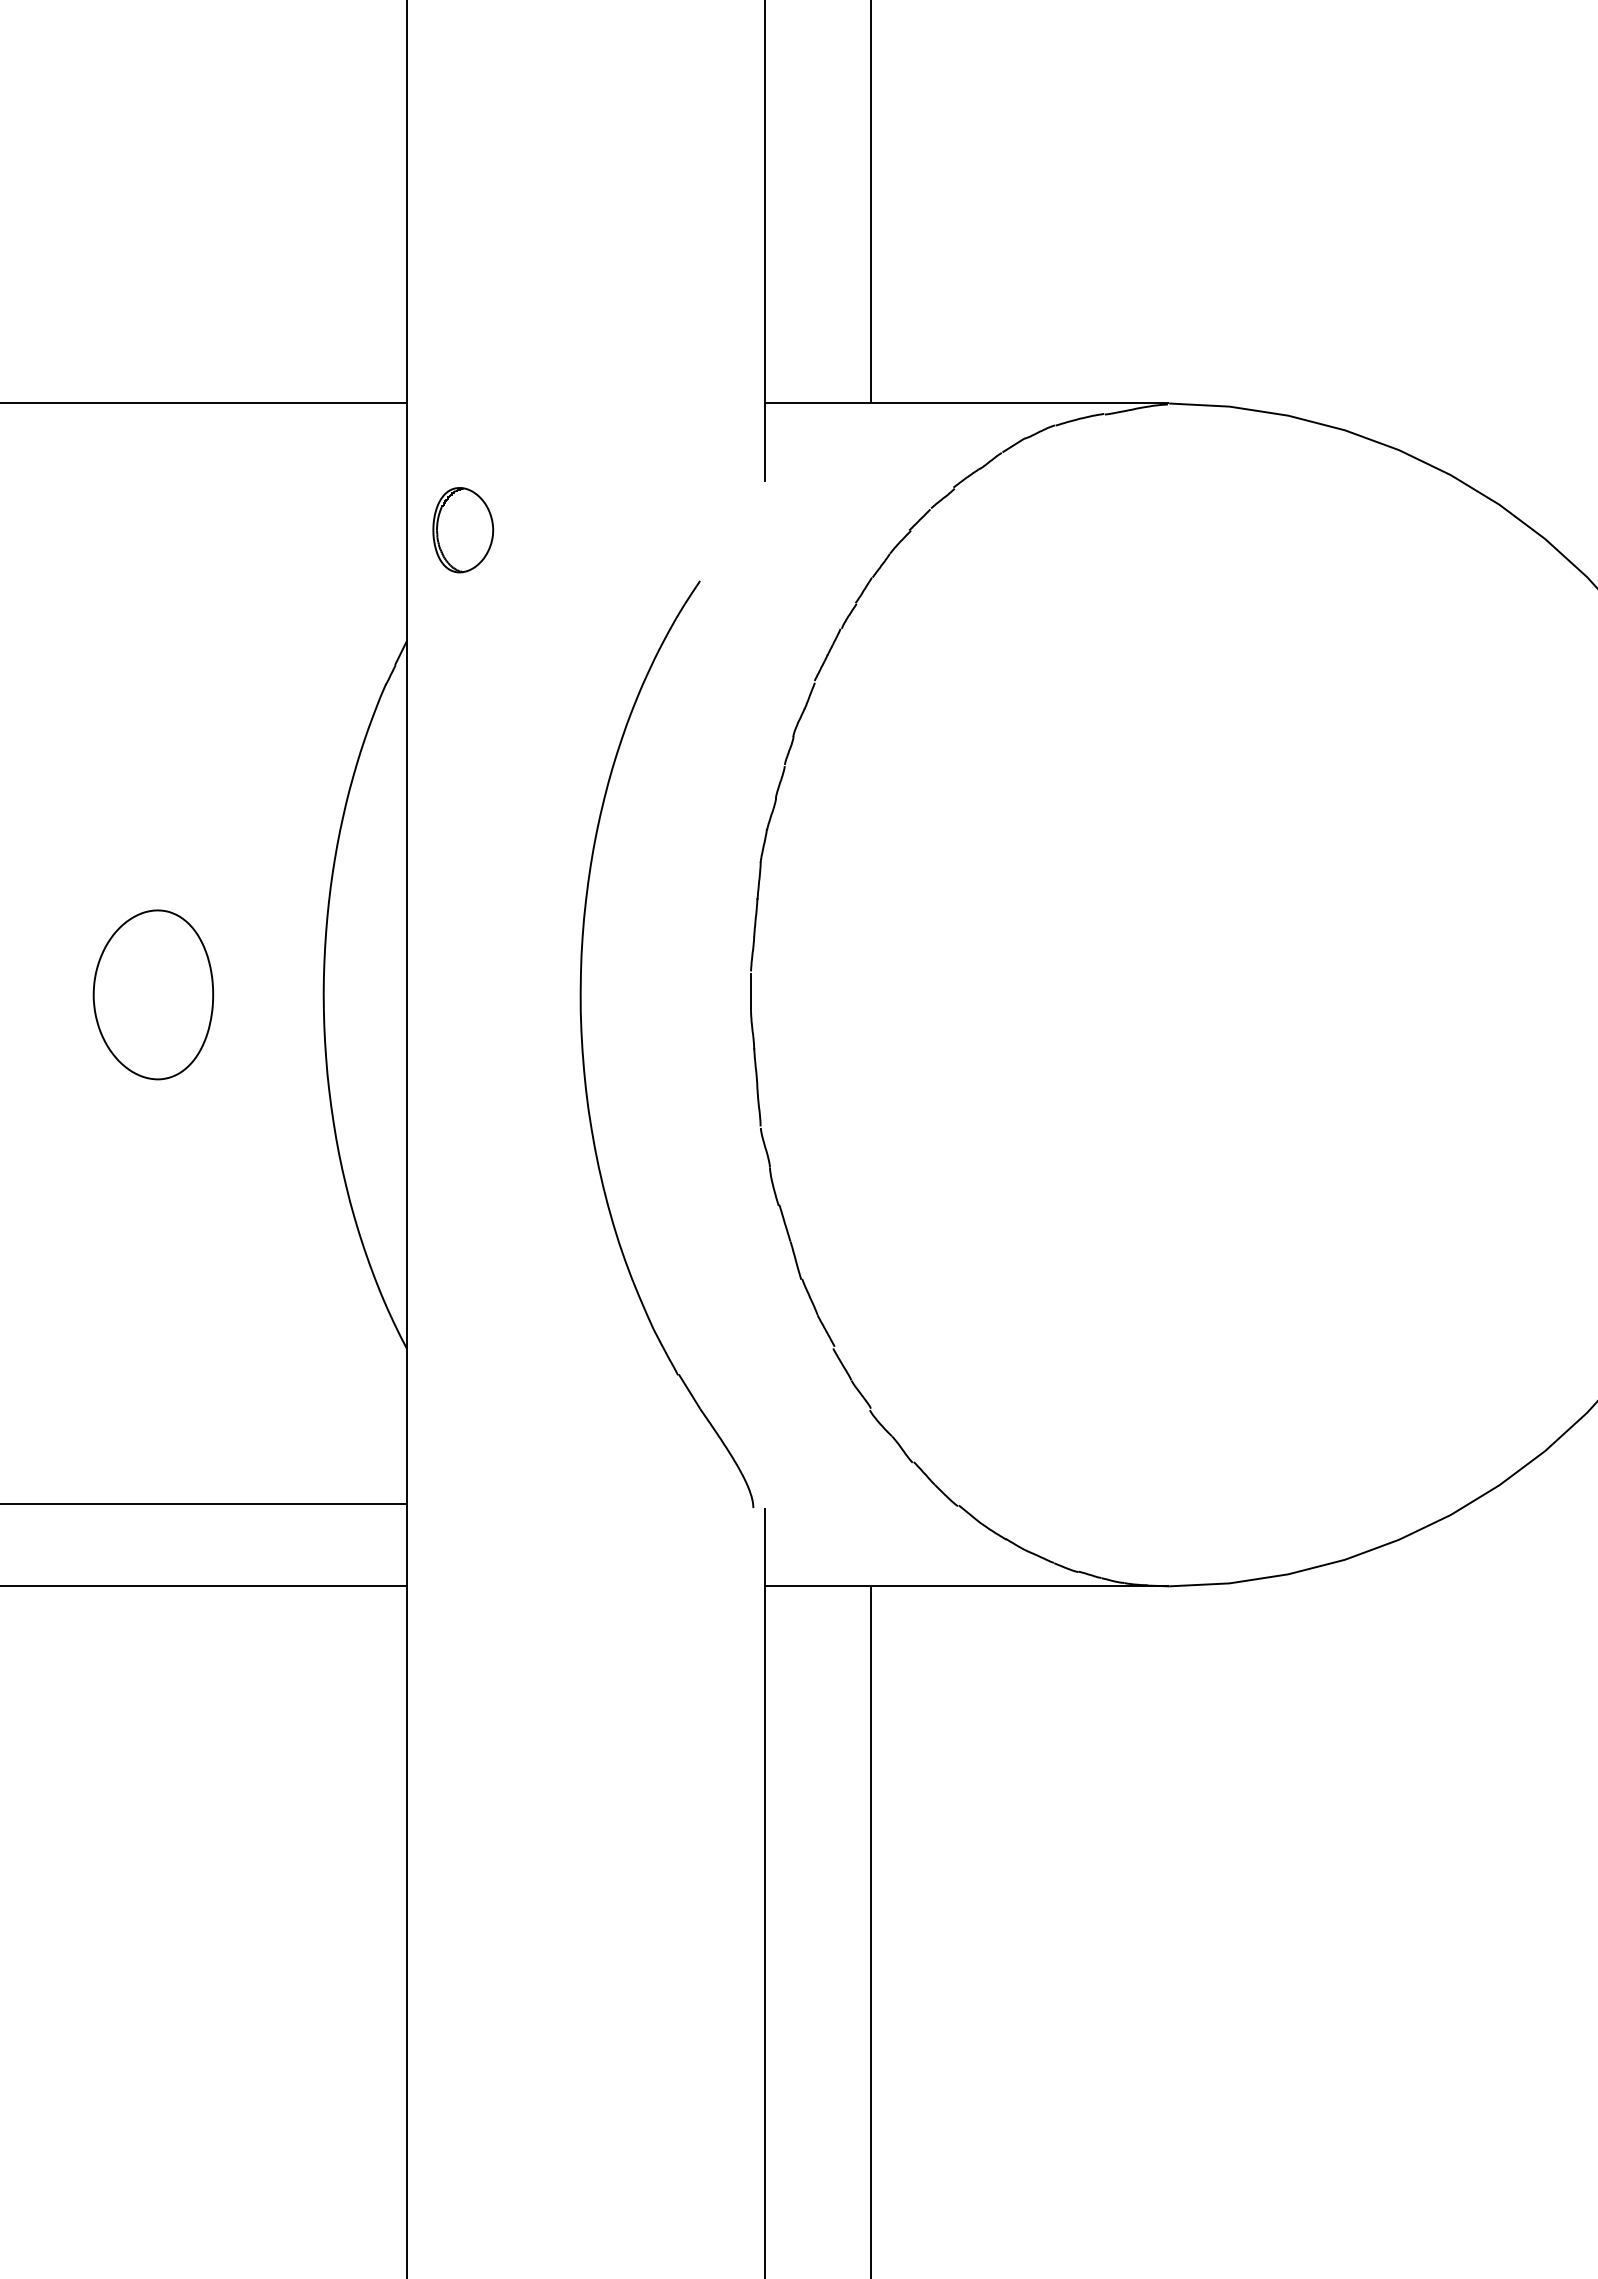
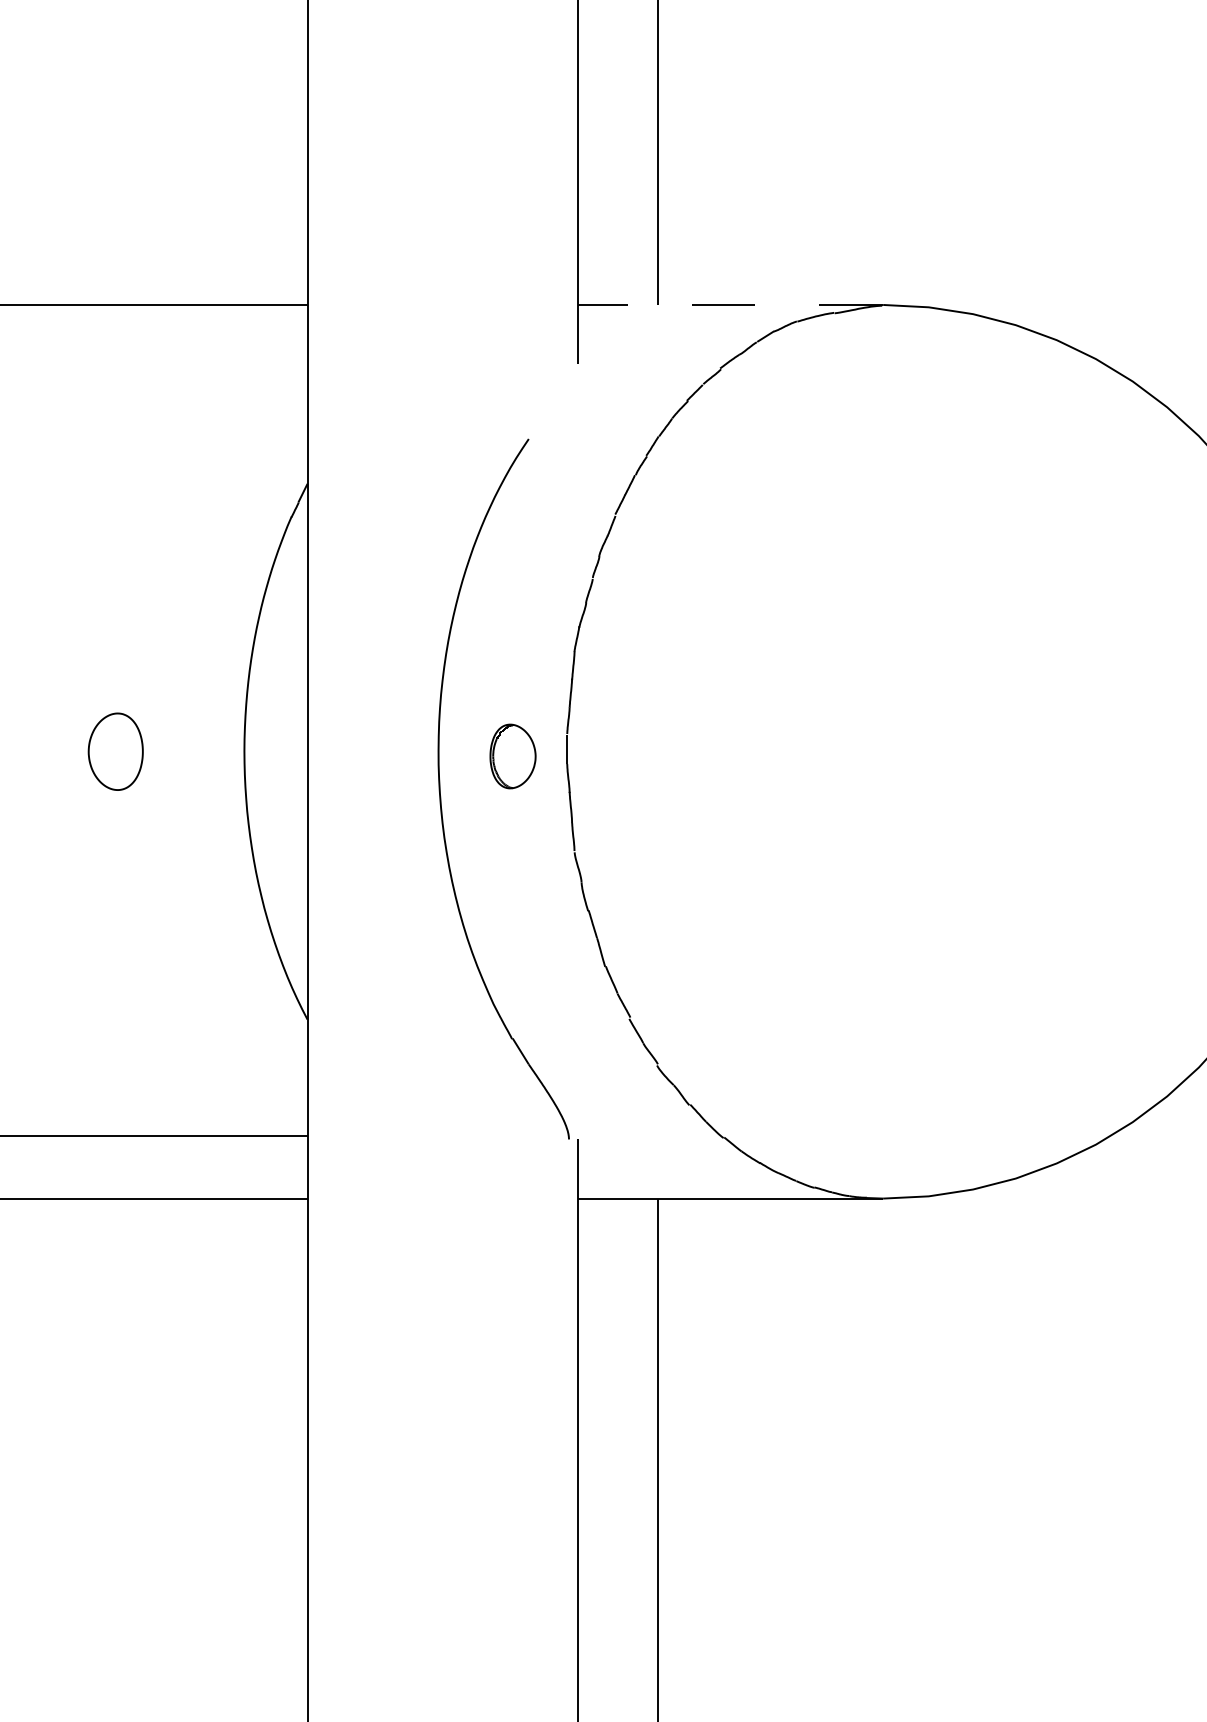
line: (967, 403) -> (730, 304), solid -> dashed
part: (463, 530) -> (513, 756), moved
part: (153, 994) -> (115, 751), size x0.6

